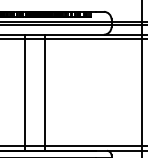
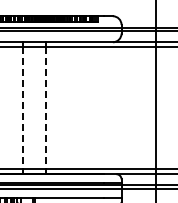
line: (25, 93) -> (23, 108), solid -> dashed
line: (45, 93) -> (46, 108), solid -> dashed

